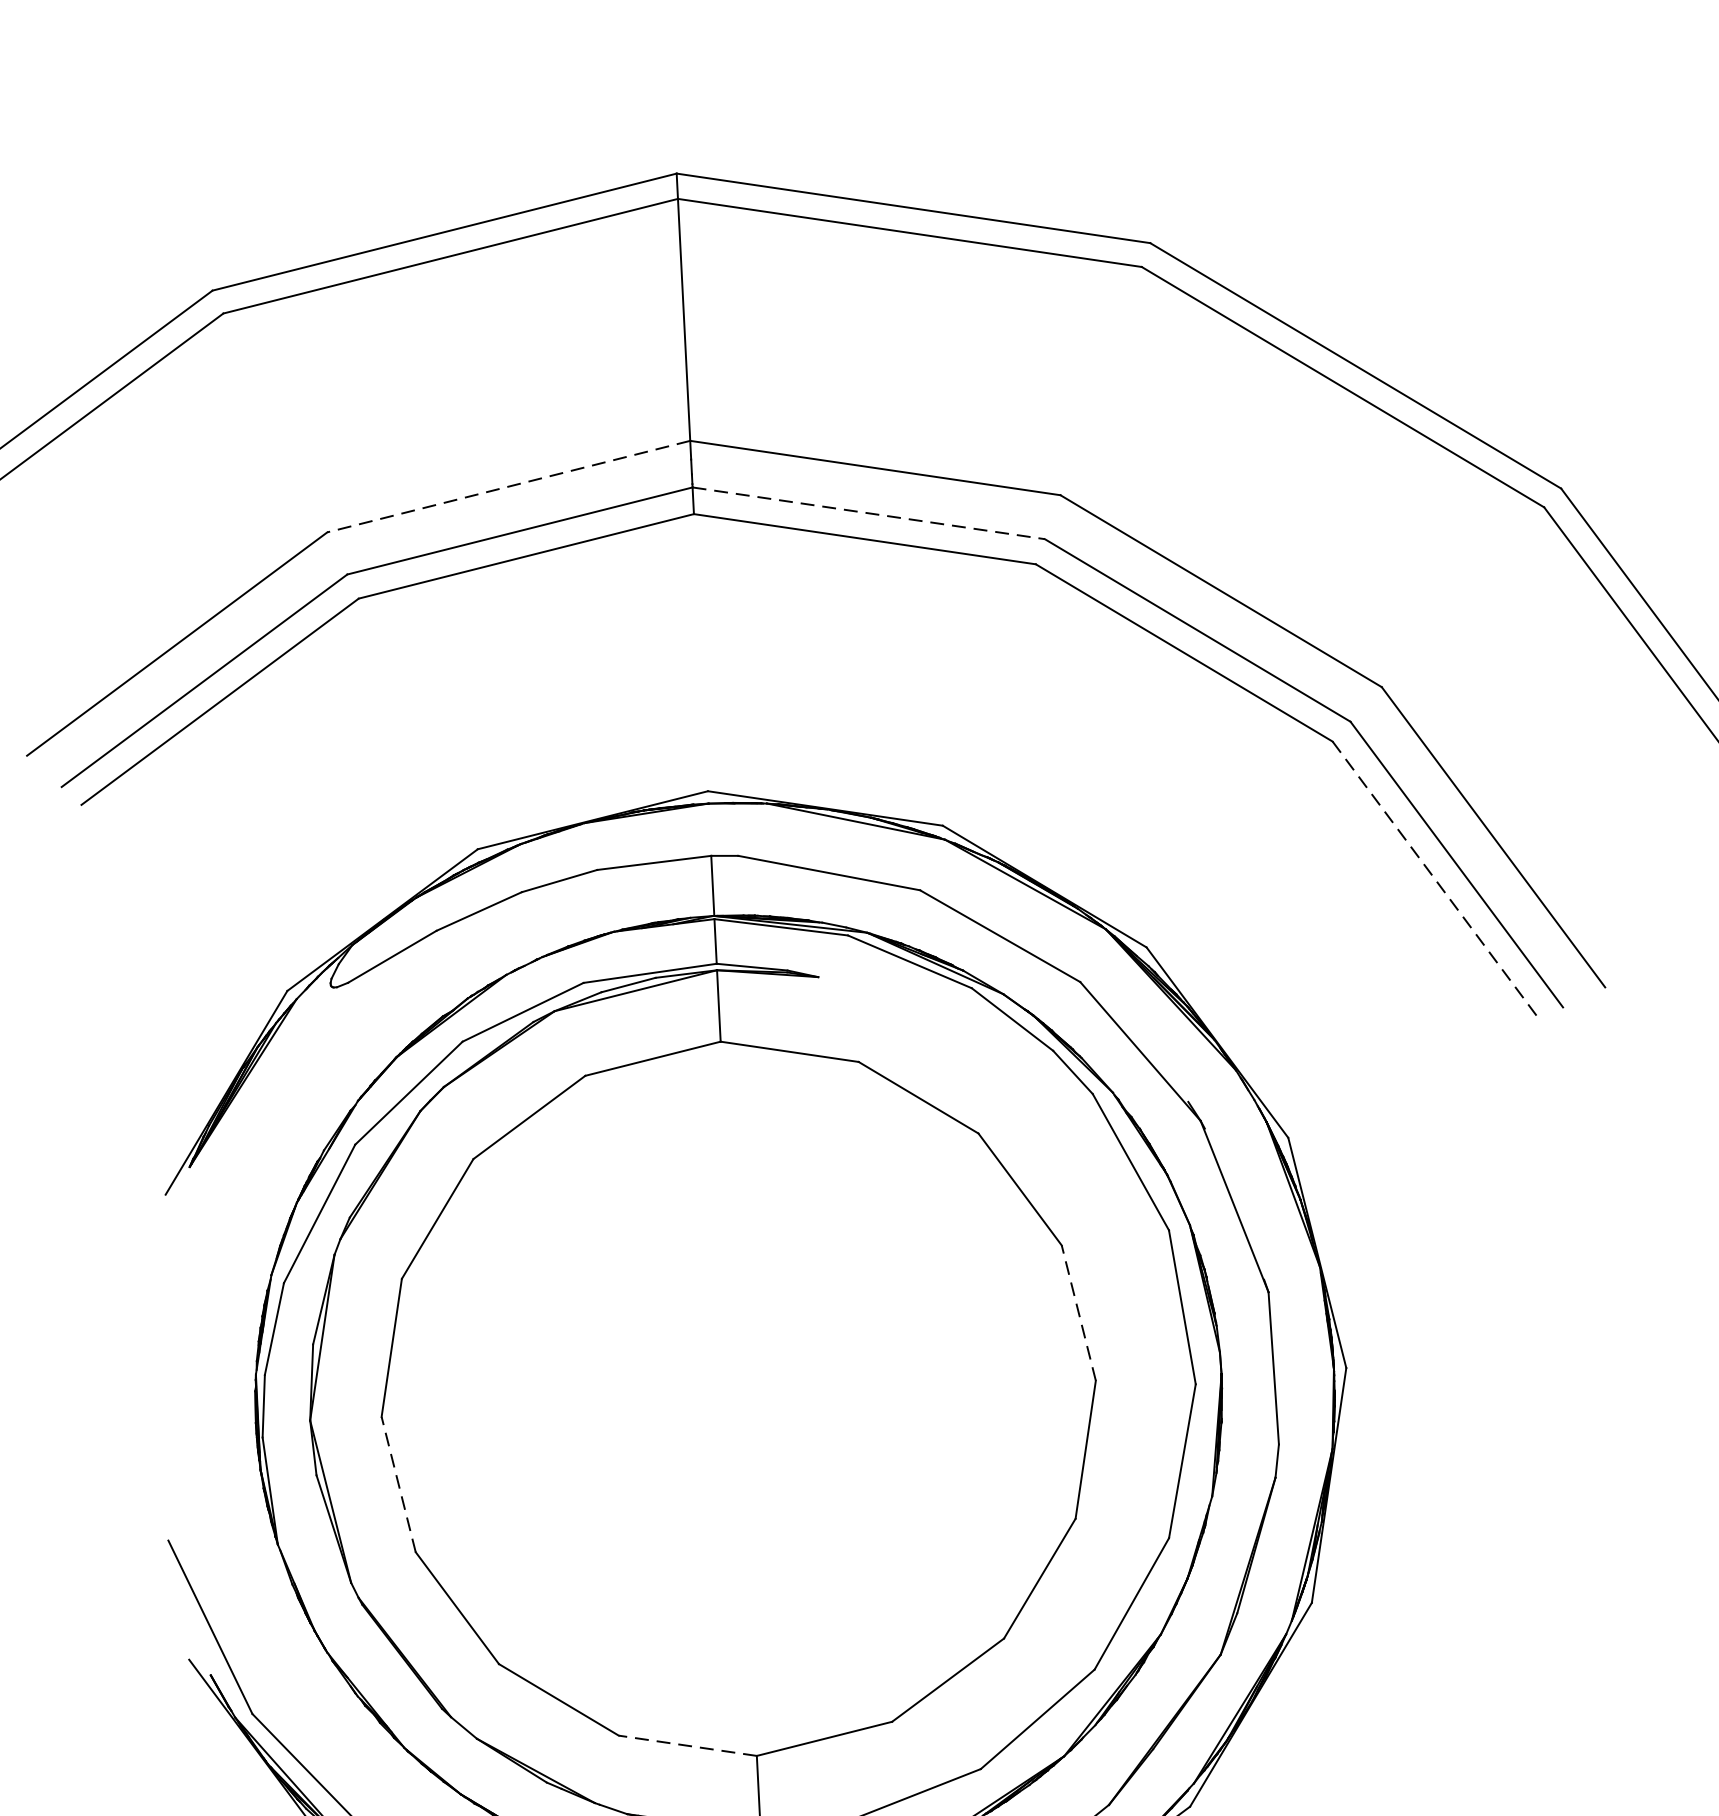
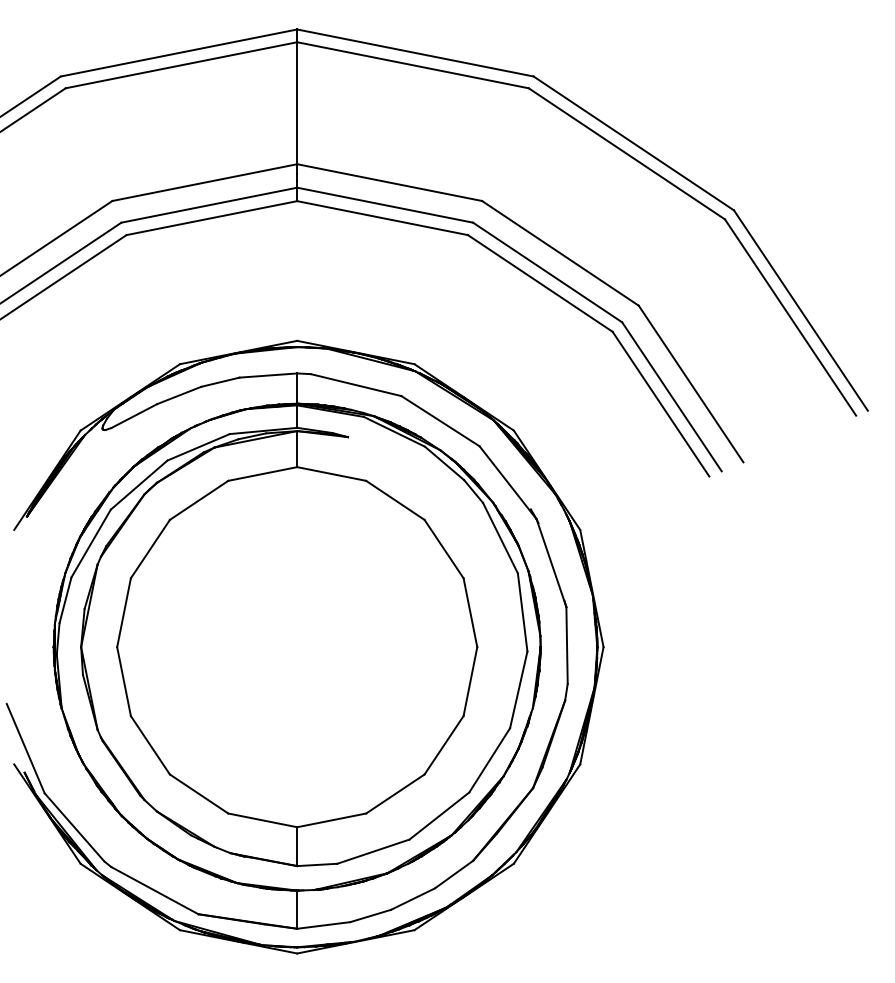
line: (508, 486) -> (204, 182), dashed -> solid
line: (869, 513) -> (385, 205), dashed -> solid
line: (1436, 880) -> (661, 404), dashed -> solid
line: (1078, 1312) -> (470, 612), dashed -> solid
line: (397, 1484) -> (123, 681), dashed -> solid
line: (687, 1746) -> (262, 820), dashed -> solid

